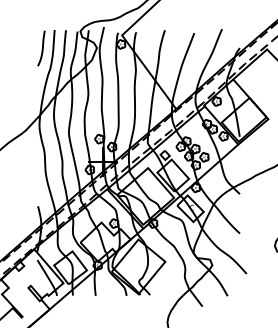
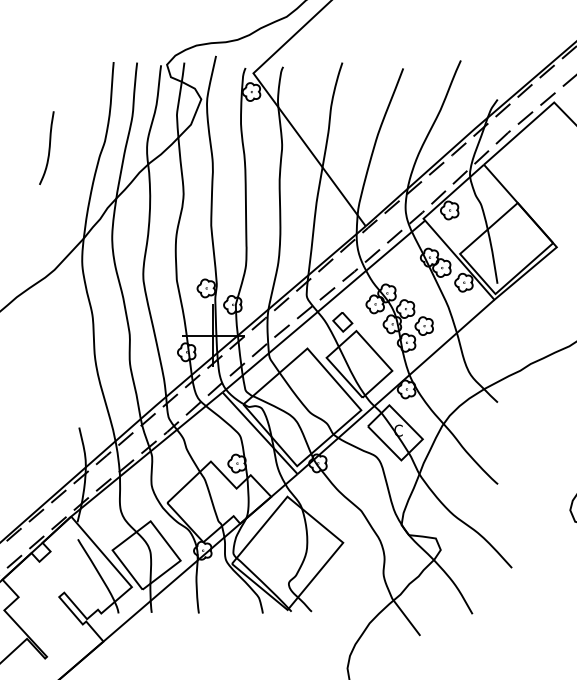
curve: (41, 48) -> (46, 148), moved

